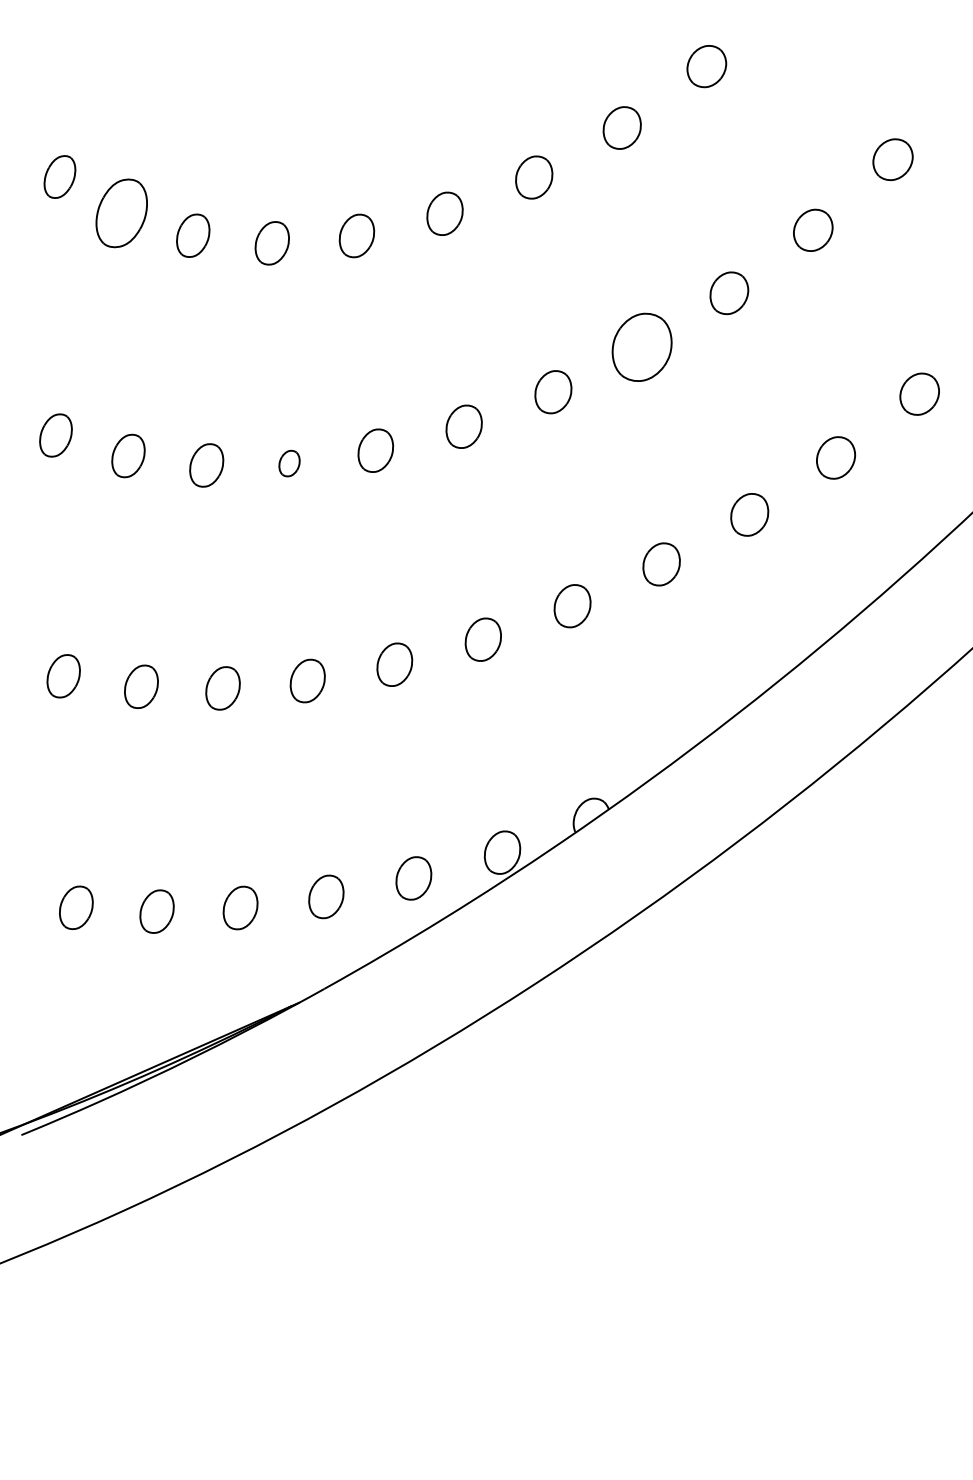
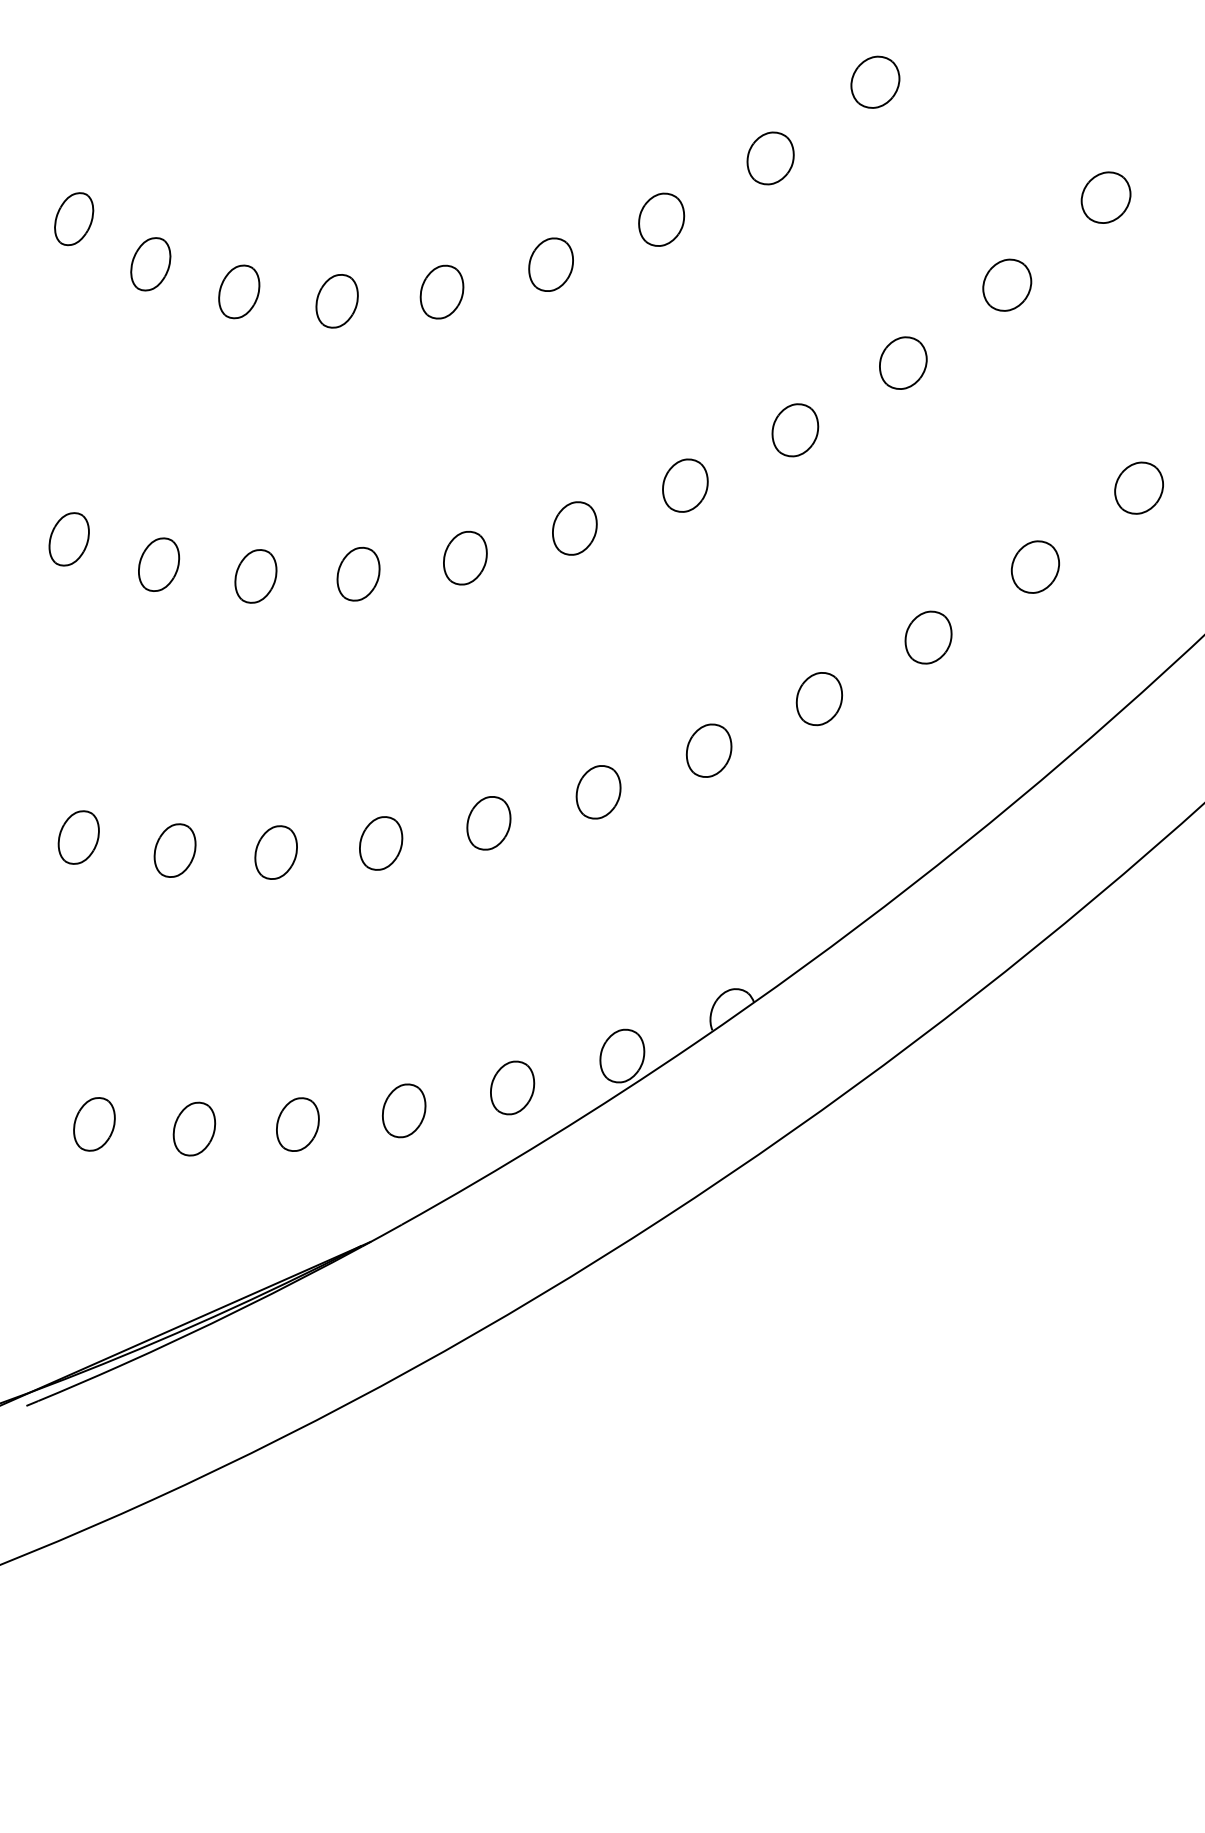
part: (121, 213) -> (150, 264), size x0.62
part: (642, 347) -> (795, 430), size x0.62
part: (289, 463) -> (358, 573), size x1.67

